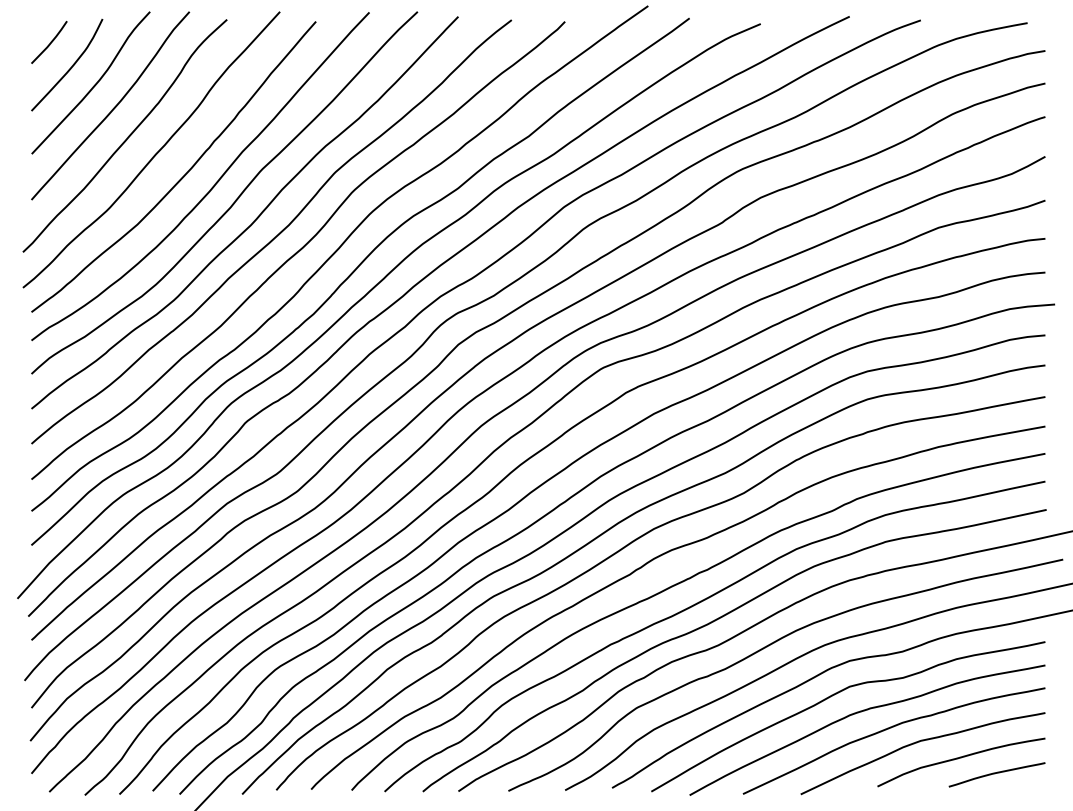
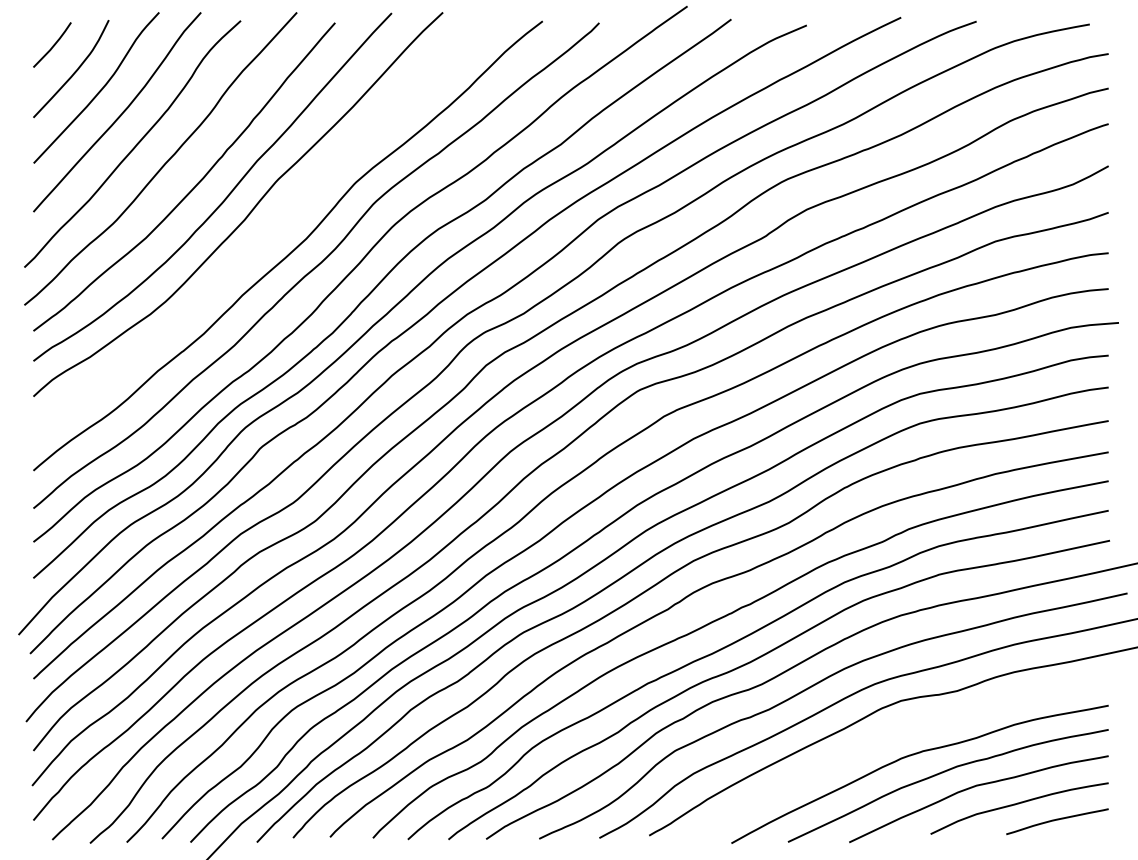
curve: (254, 219) -> (269, 232), removed
curve: (836, 694) -> (887, 736), removed

